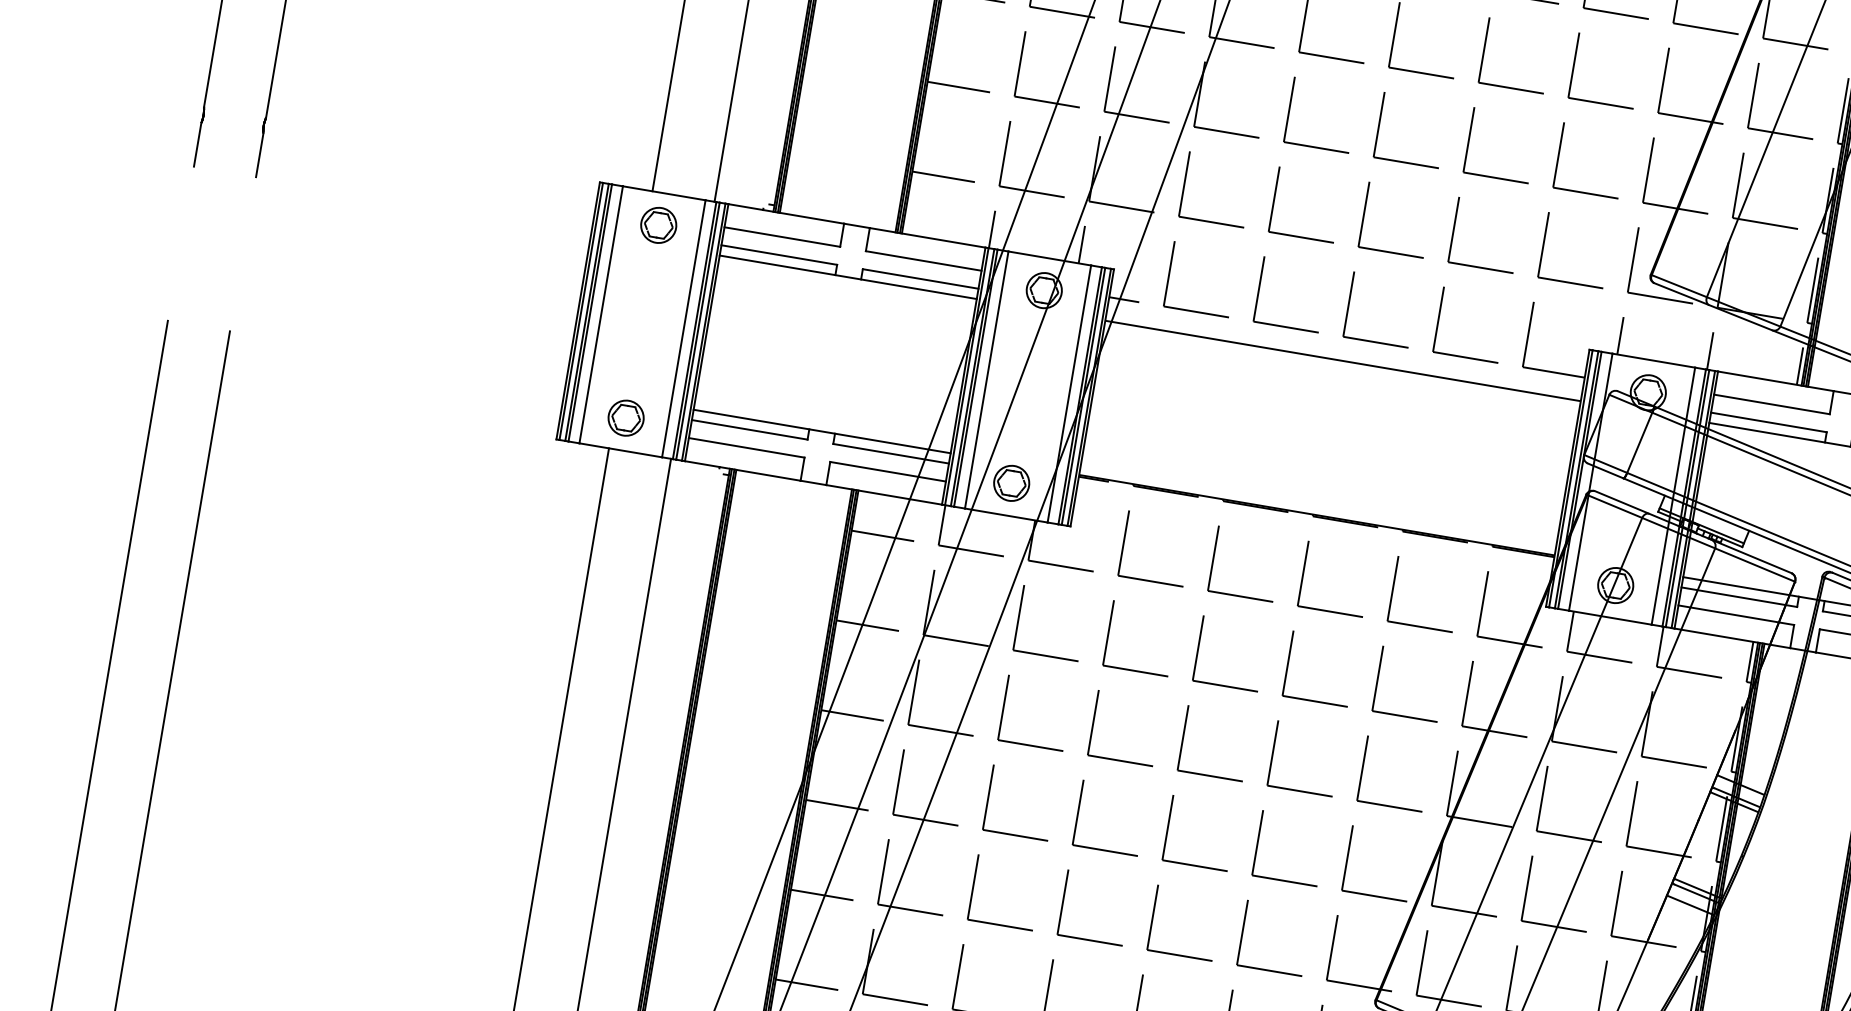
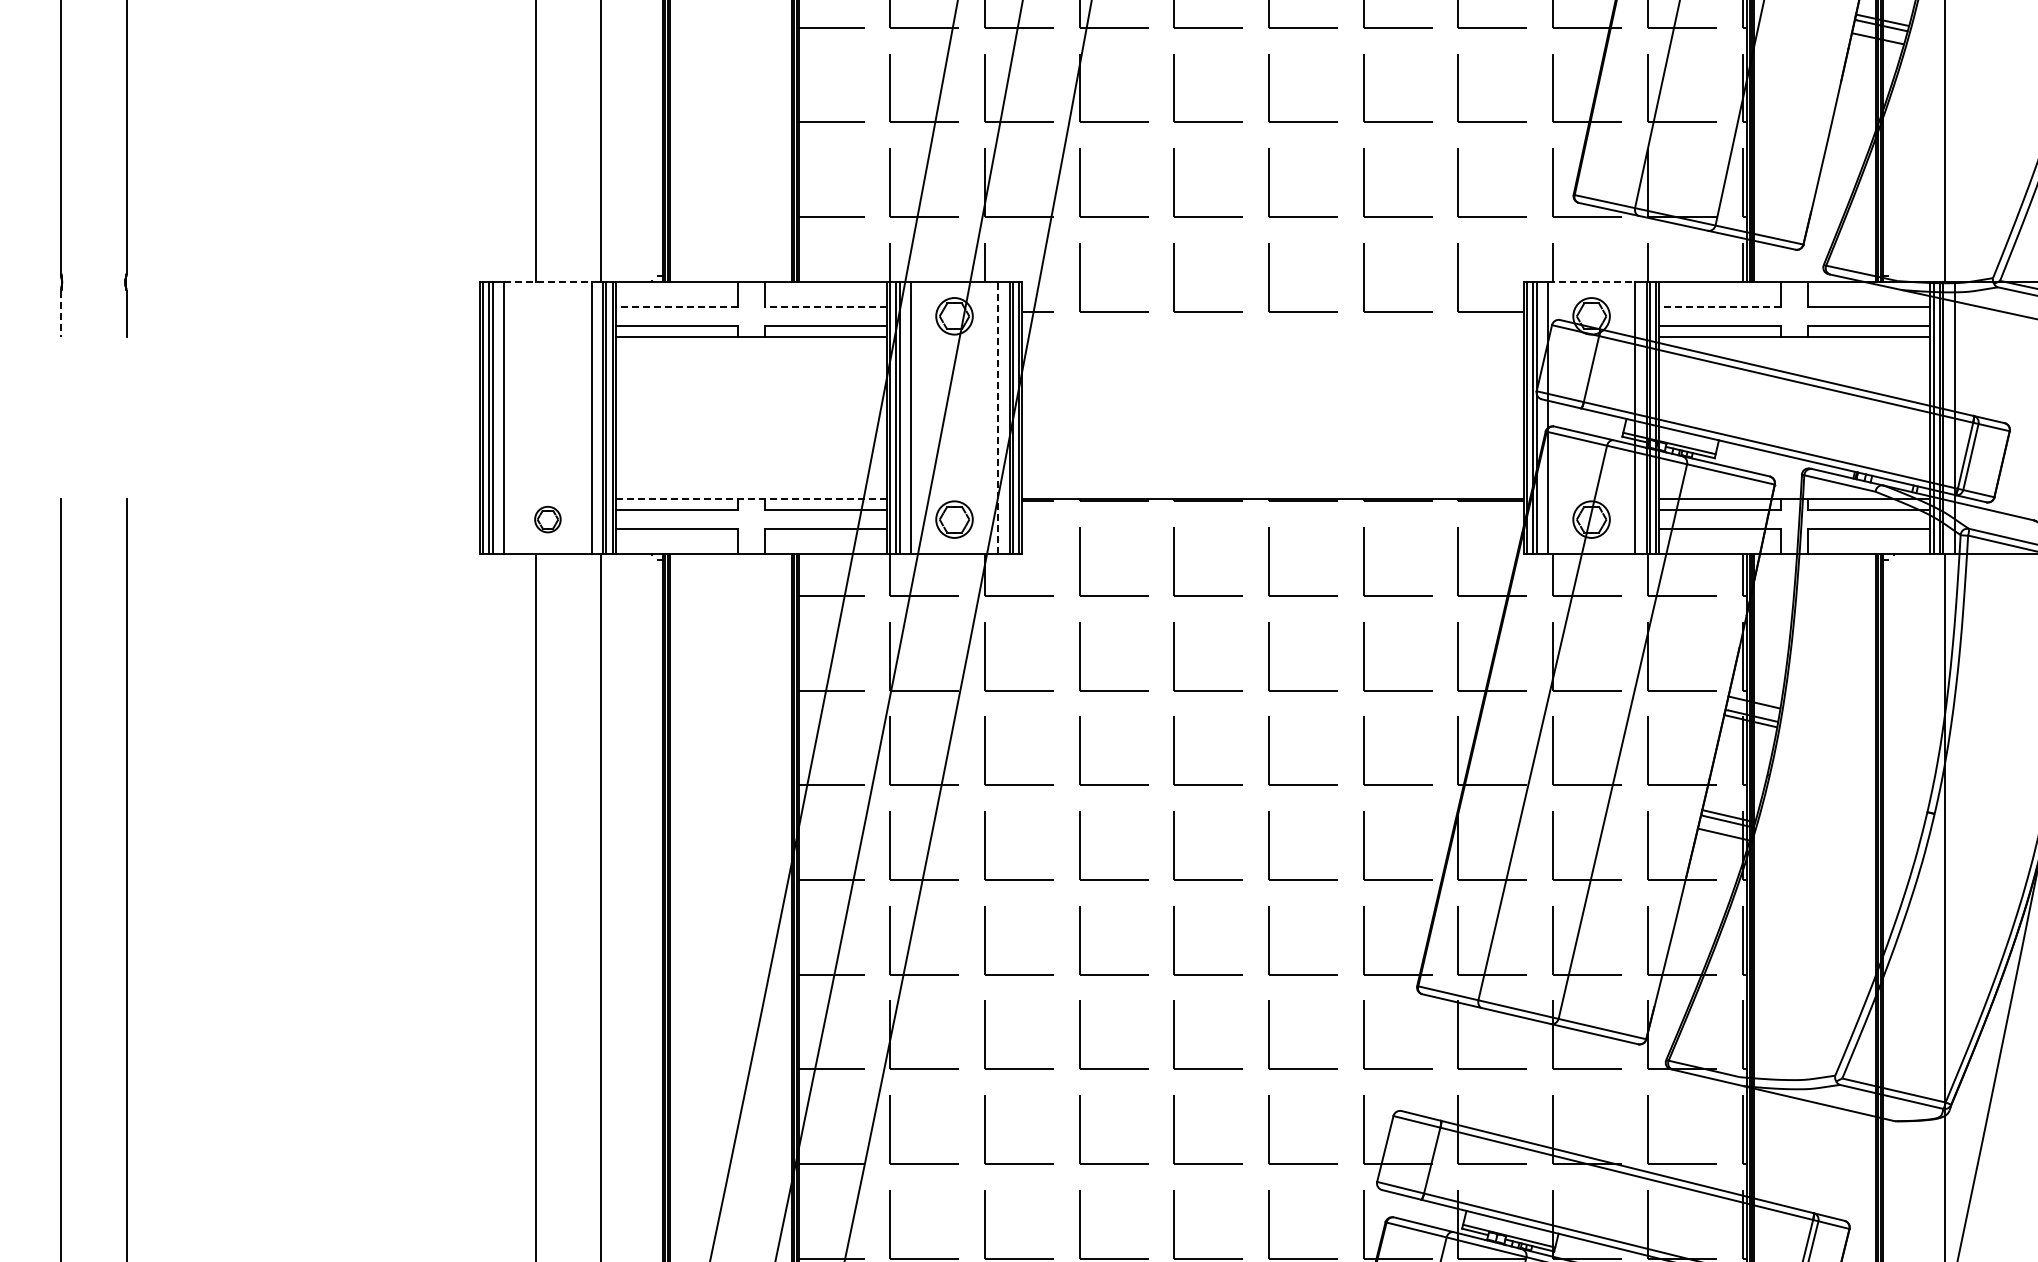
line: (197, 145) -> (61, 314), solid -> dashed
line: (663, 193) -> (547, 282), solid -> dashed
part: (658, 225) -> (547, 316), removed
line: (782, 236) -> (676, 306), solid -> dashed
line: (923, 260) -> (825, 306), solid -> dashed
line: (1342, 360) -> (1272, 336), removed
line: (1653, 360) -> (1591, 282), solid -> dashed
line: (1069, 393) -> (998, 417), solid -> dashed
line: (1772, 404) -> (1720, 306), solid -> dashed
part: (625, 417) -> (547, 519), size x0.7
line: (822, 431) -> (751, 499), solid -> dashed

